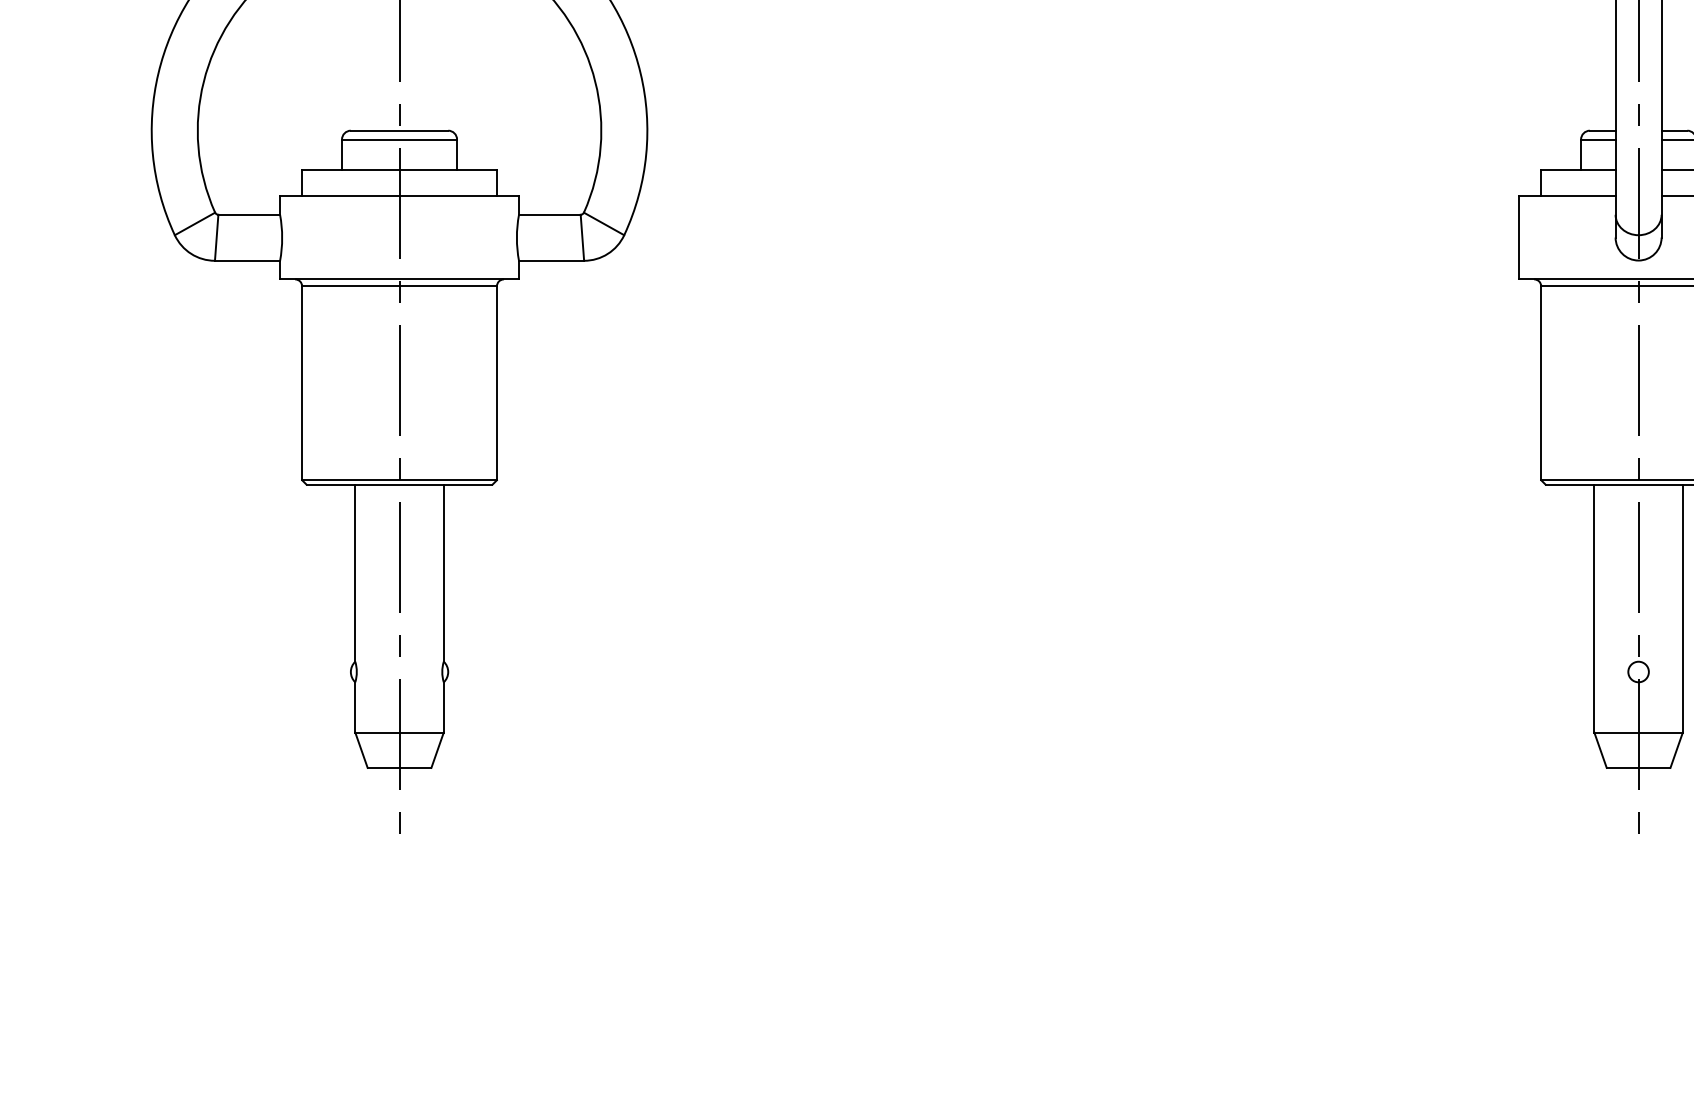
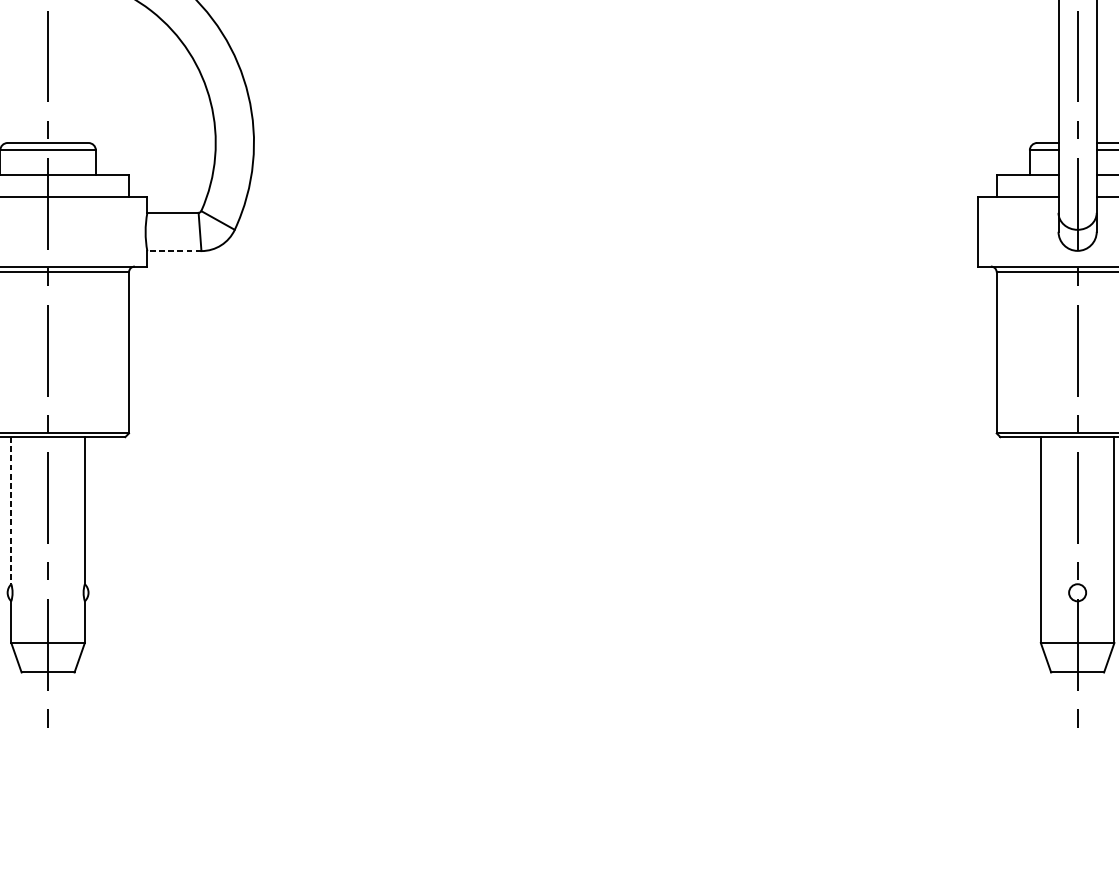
line: (551, 260) -> (174, 250), solid -> dashed
line: (355, 573) -> (11, 510), solid -> dashed

